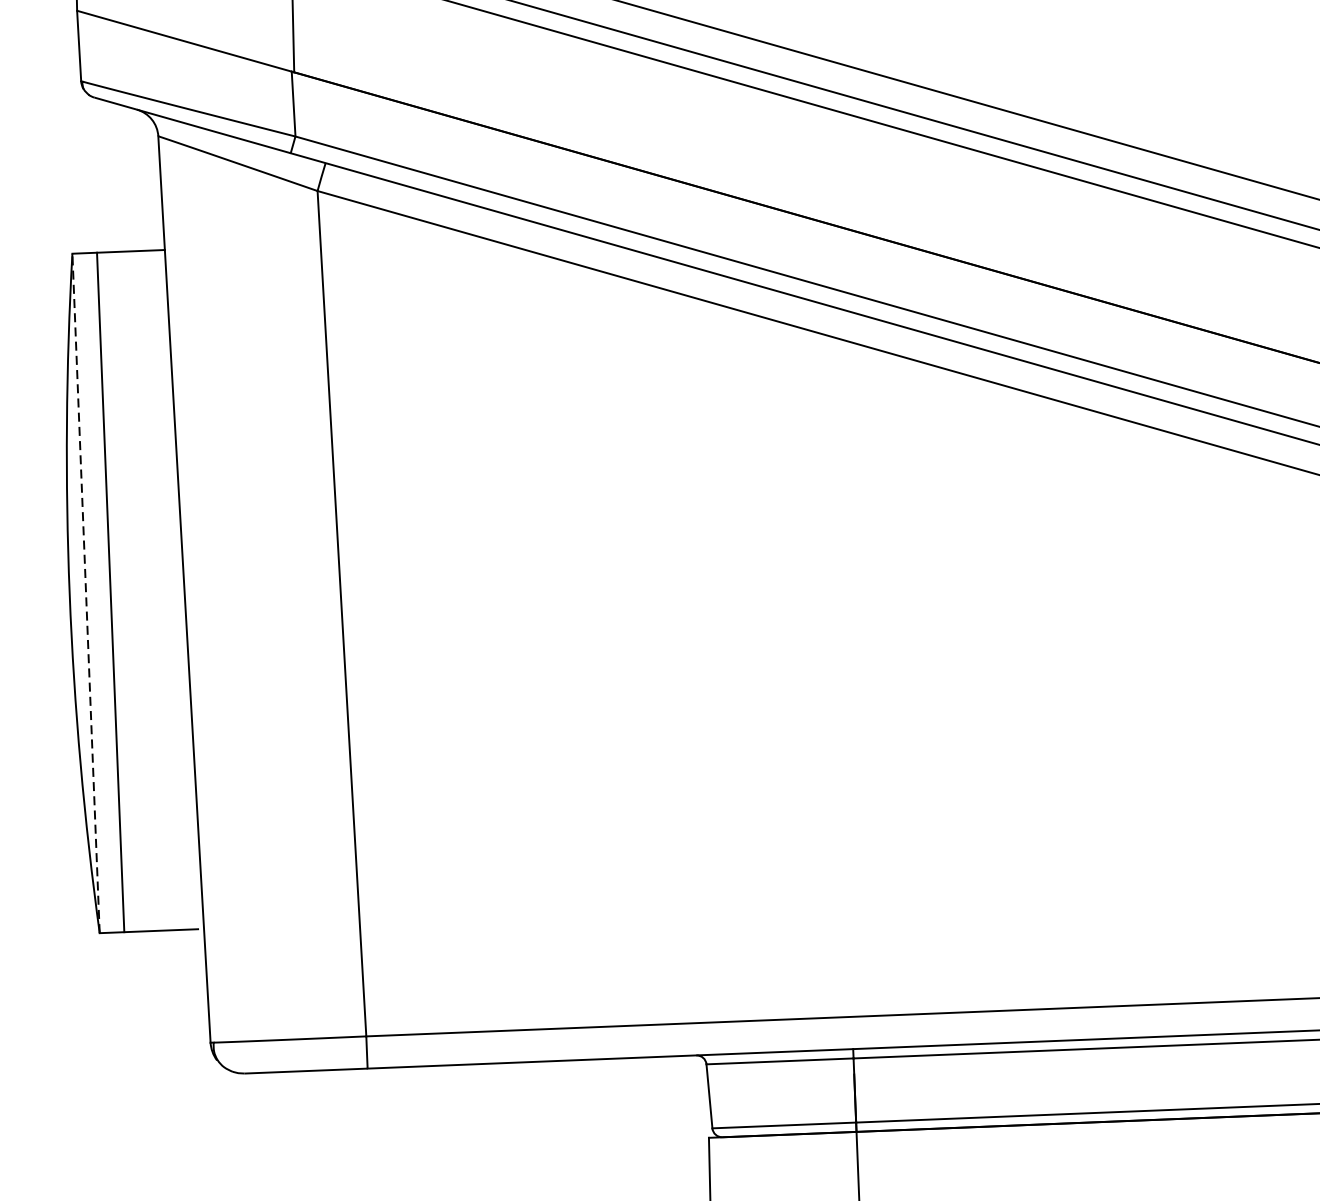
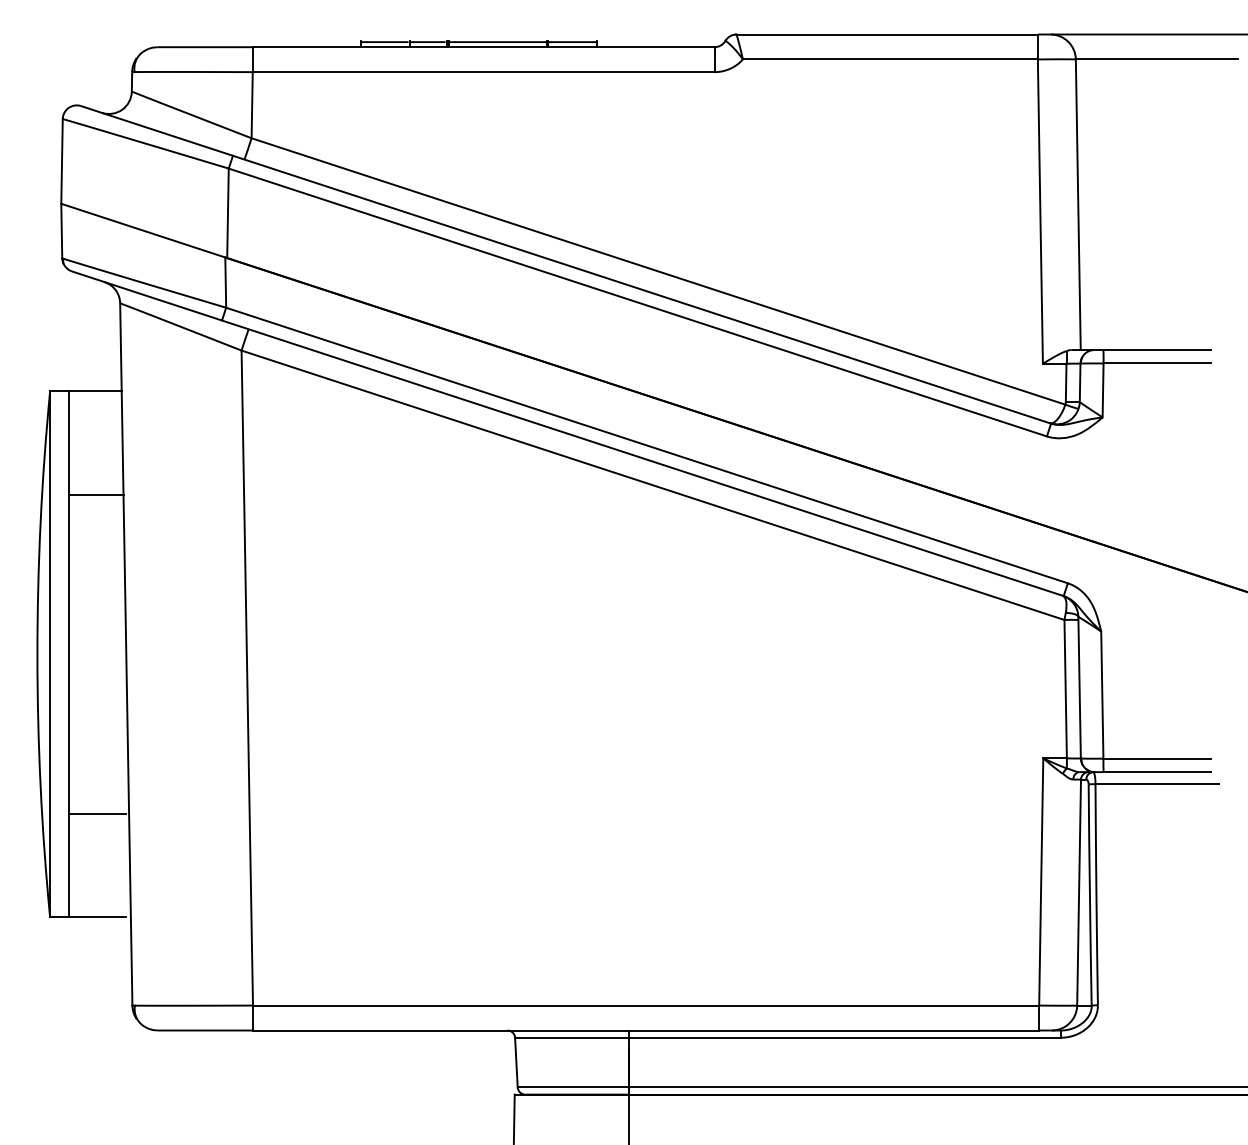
line: (137, 384) -> (96, 494), added
line: (86, 592) -> (50, 653), dashed -> solid
line: (155, 796) -> (97, 813), added

